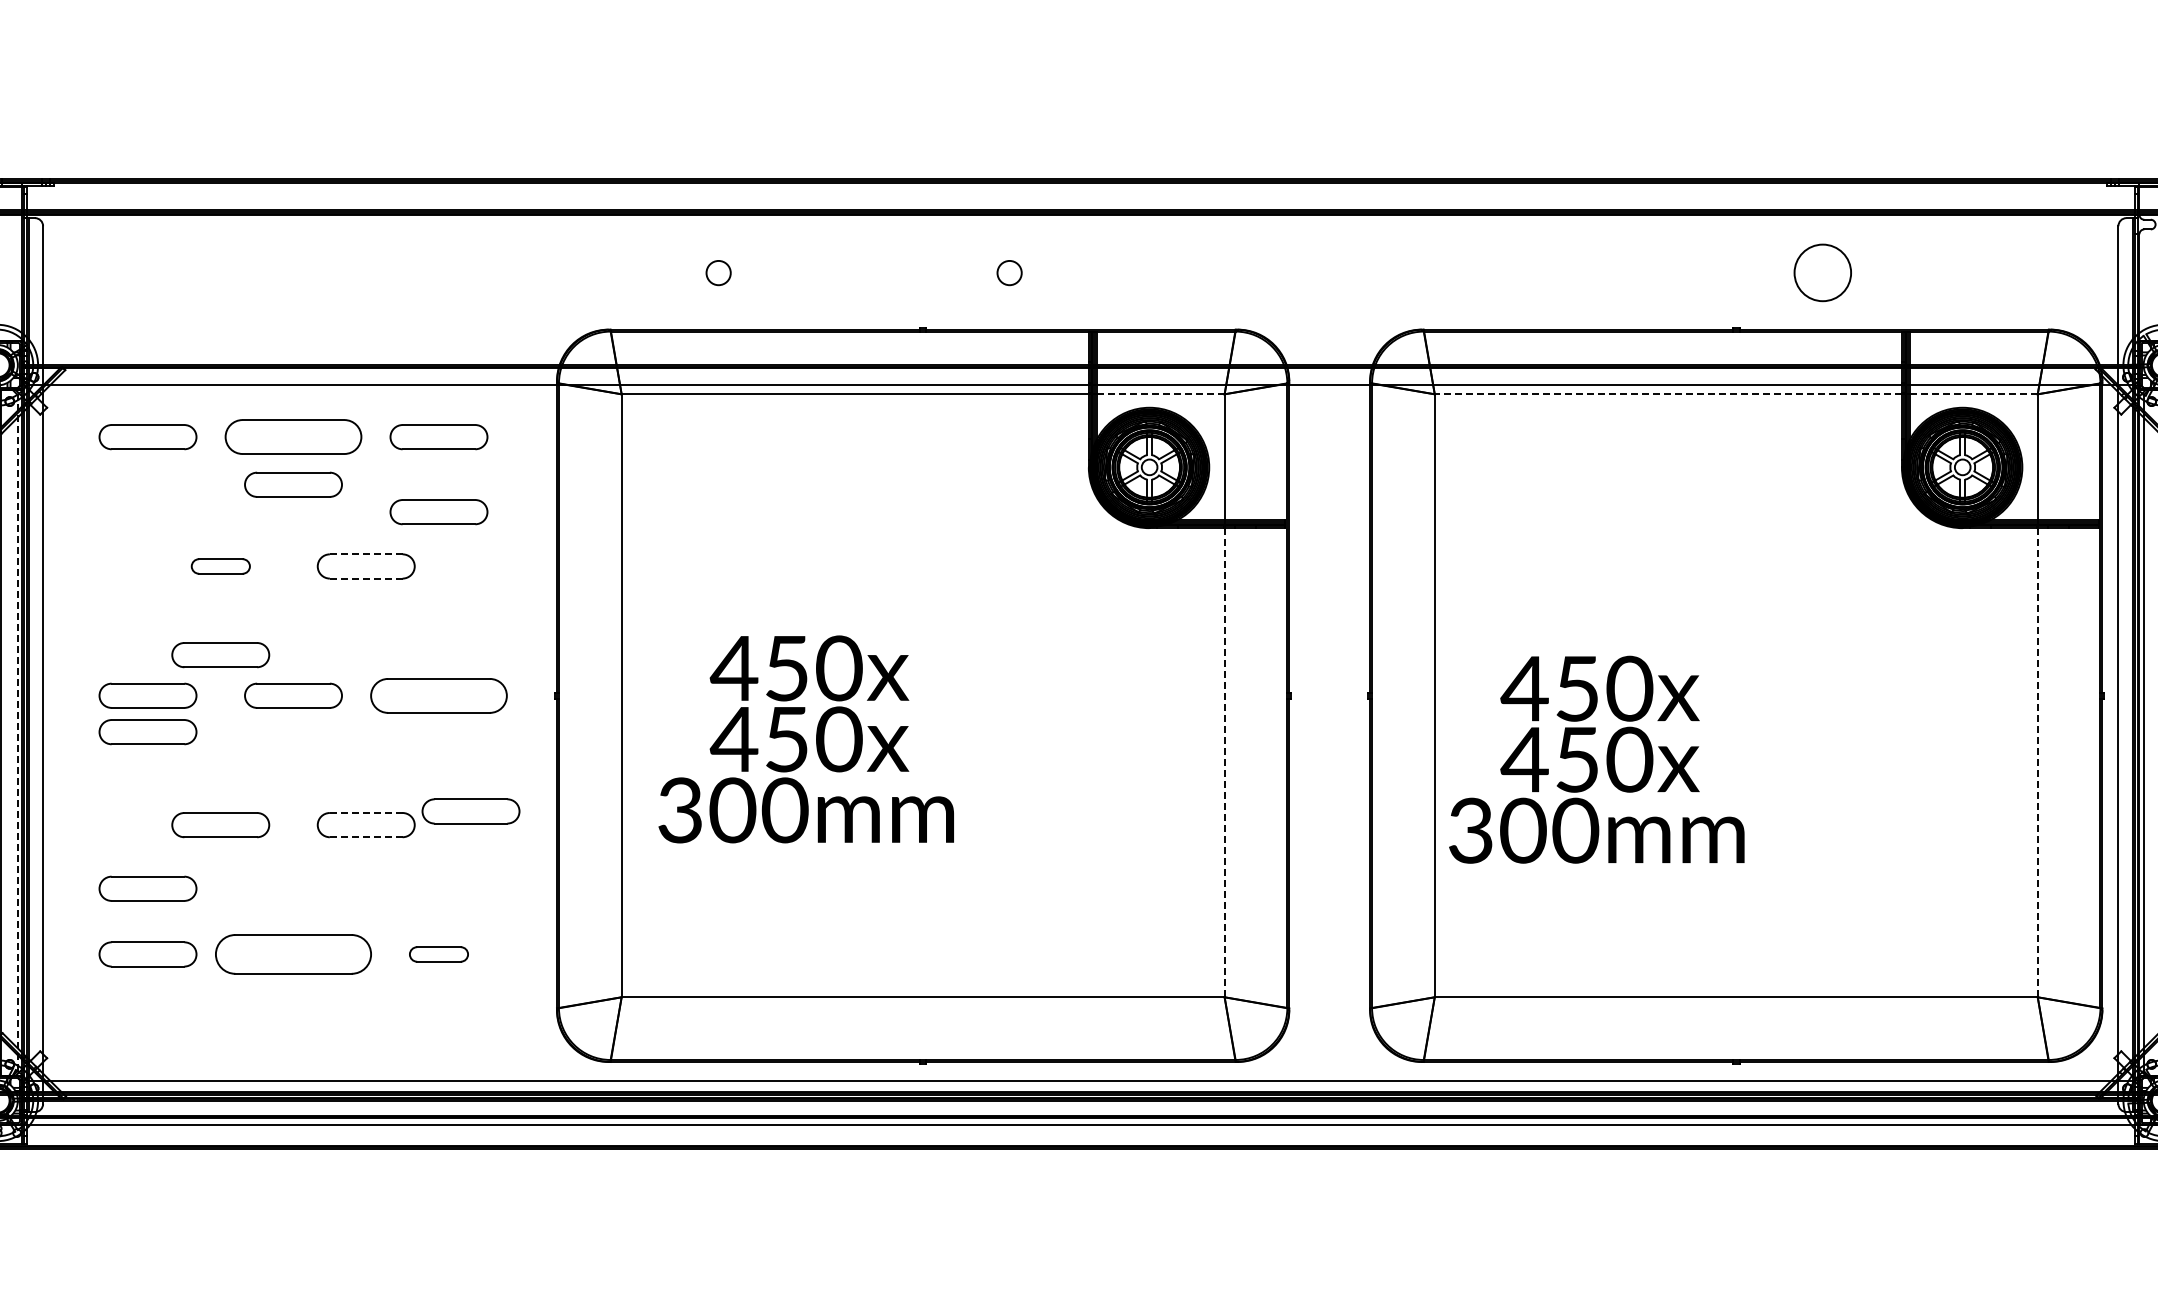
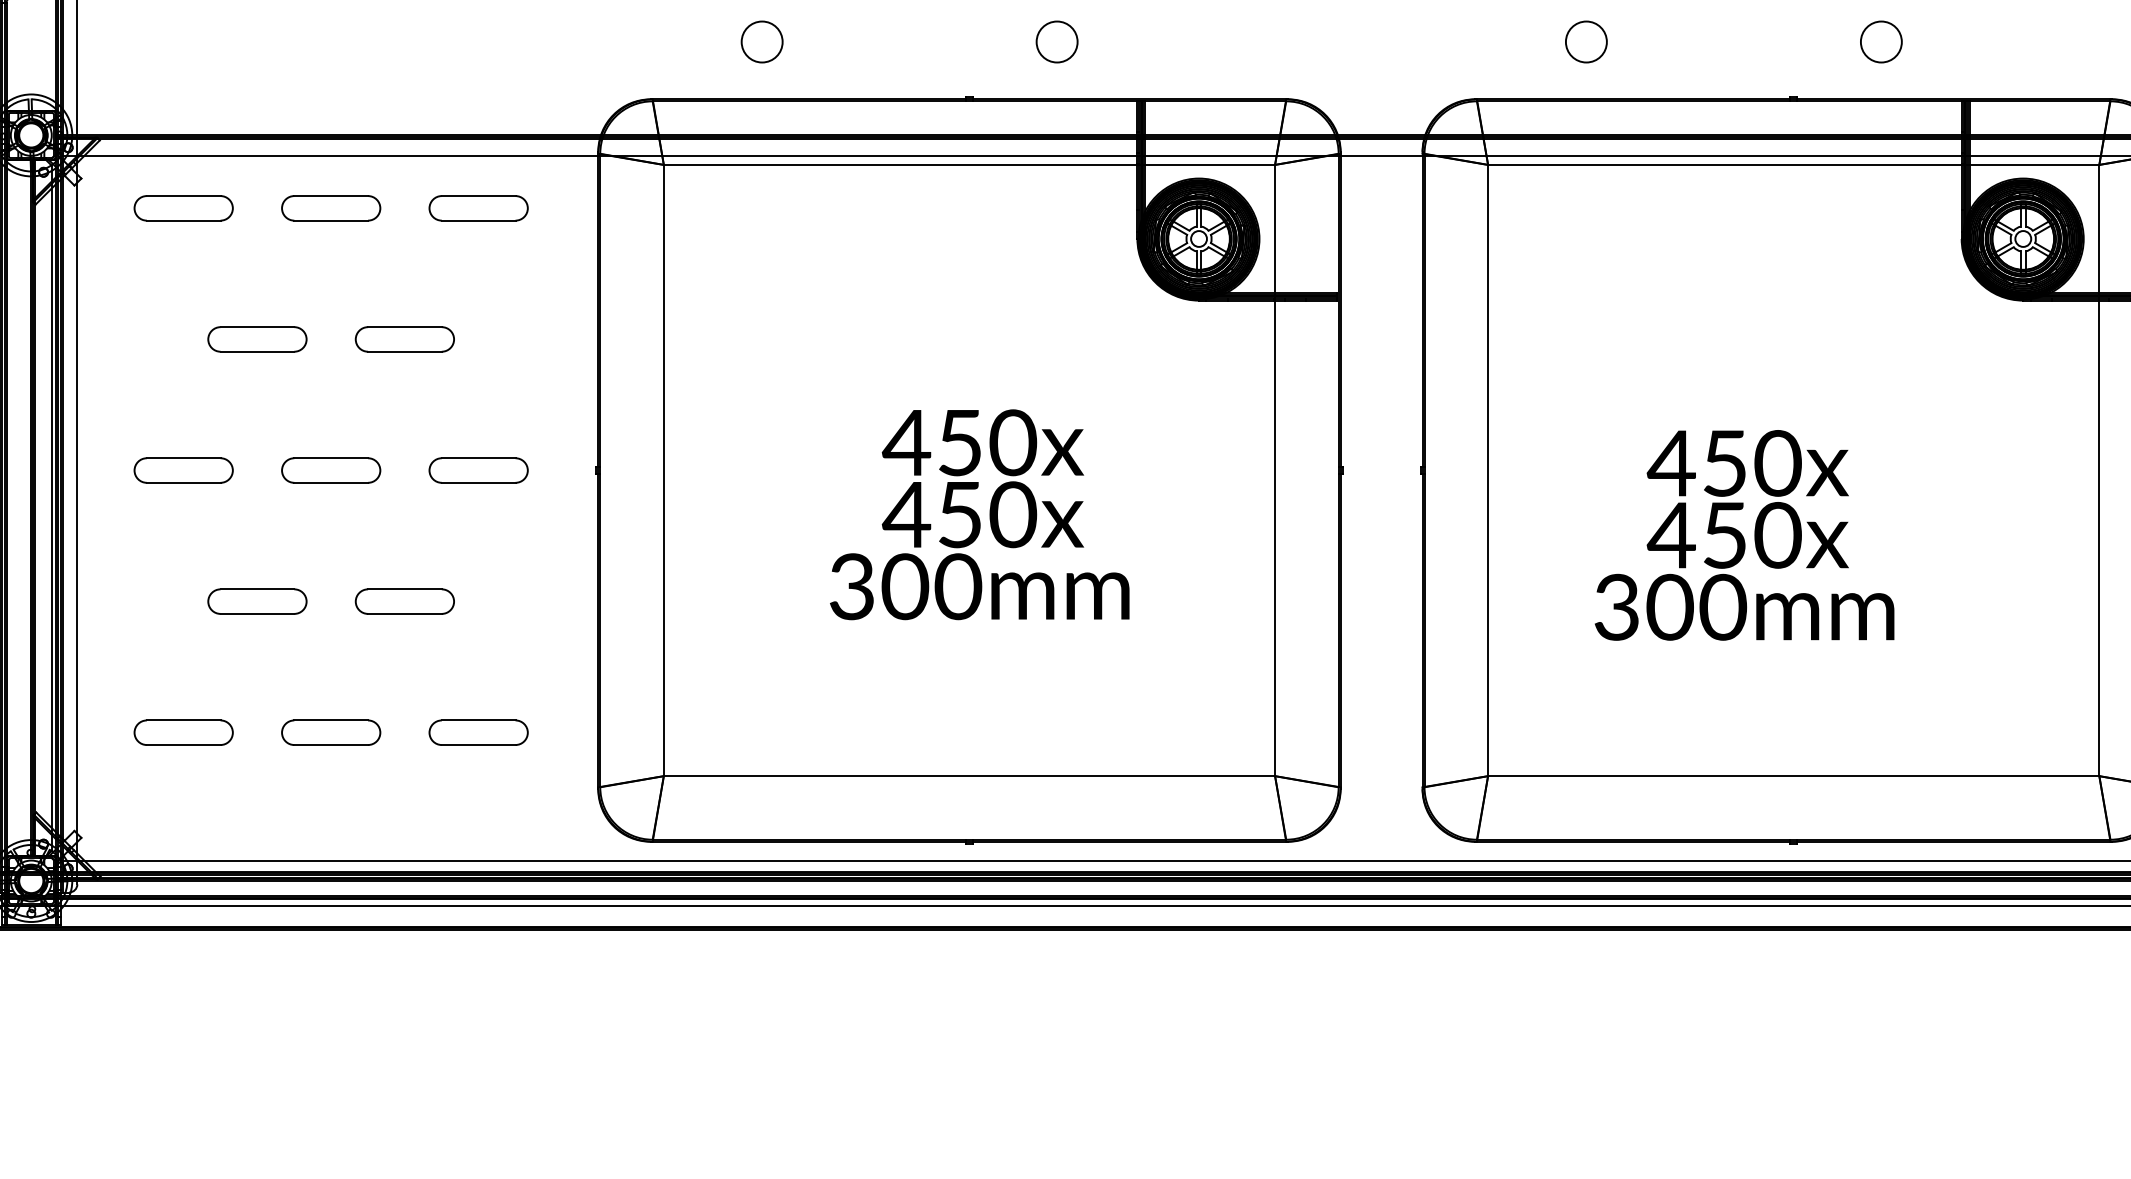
circle: (718, 272) -> (762, 41), size x1.67
circle: (1009, 272) -> (1056, 41), size x1.67
circle: (1531, 273) -> (1586, 42), added
circle: (1822, 273) -> (1881, 42), size x0.71
line: (1160, 394) -> (1210, 165), dashed -> solid
line: (1668, 394) -> (1725, 165), dashed -> solid
line: (1973, 394) -> (2034, 165), dashed -> solid
part: (293, 437) -> (331, 208), size x0.71
part: (293, 484) -> (331, 256), removed
part: (438, 512) -> (478, 284), removed
line: (366, 554) -> (405, 327), dashed -> solid
part: (220, 566) -> (257, 339), size x1.67
line: (365, 578) -> (404, 351), dashed -> solid
part: (220, 655) -> (257, 429), removed
part: (438, 695) -> (478, 470), size x0.71
line: (17, 732) -> (51, 507), dashed -> solid
part: (147, 732) -> (183, 507), removed
text: (805, 739) -> (978, 514), moved
text: (1596, 759) -> (1744, 535), moved
line: (1224, 762) -> (1274, 538), dashed -> solid
line: (2037, 762) -> (2099, 538), dashed -> solid
part: (470, 811) -> (510, 587), removed
line: (366, 813) -> (405, 589), dashed -> solid
line: (365, 837) -> (404, 614), dashed -> solid
part: (147, 888) -> (183, 665), removed
part: (293, 954) -> (331, 732), size x0.62
part: (438, 954) -> (478, 732), size x1.67

